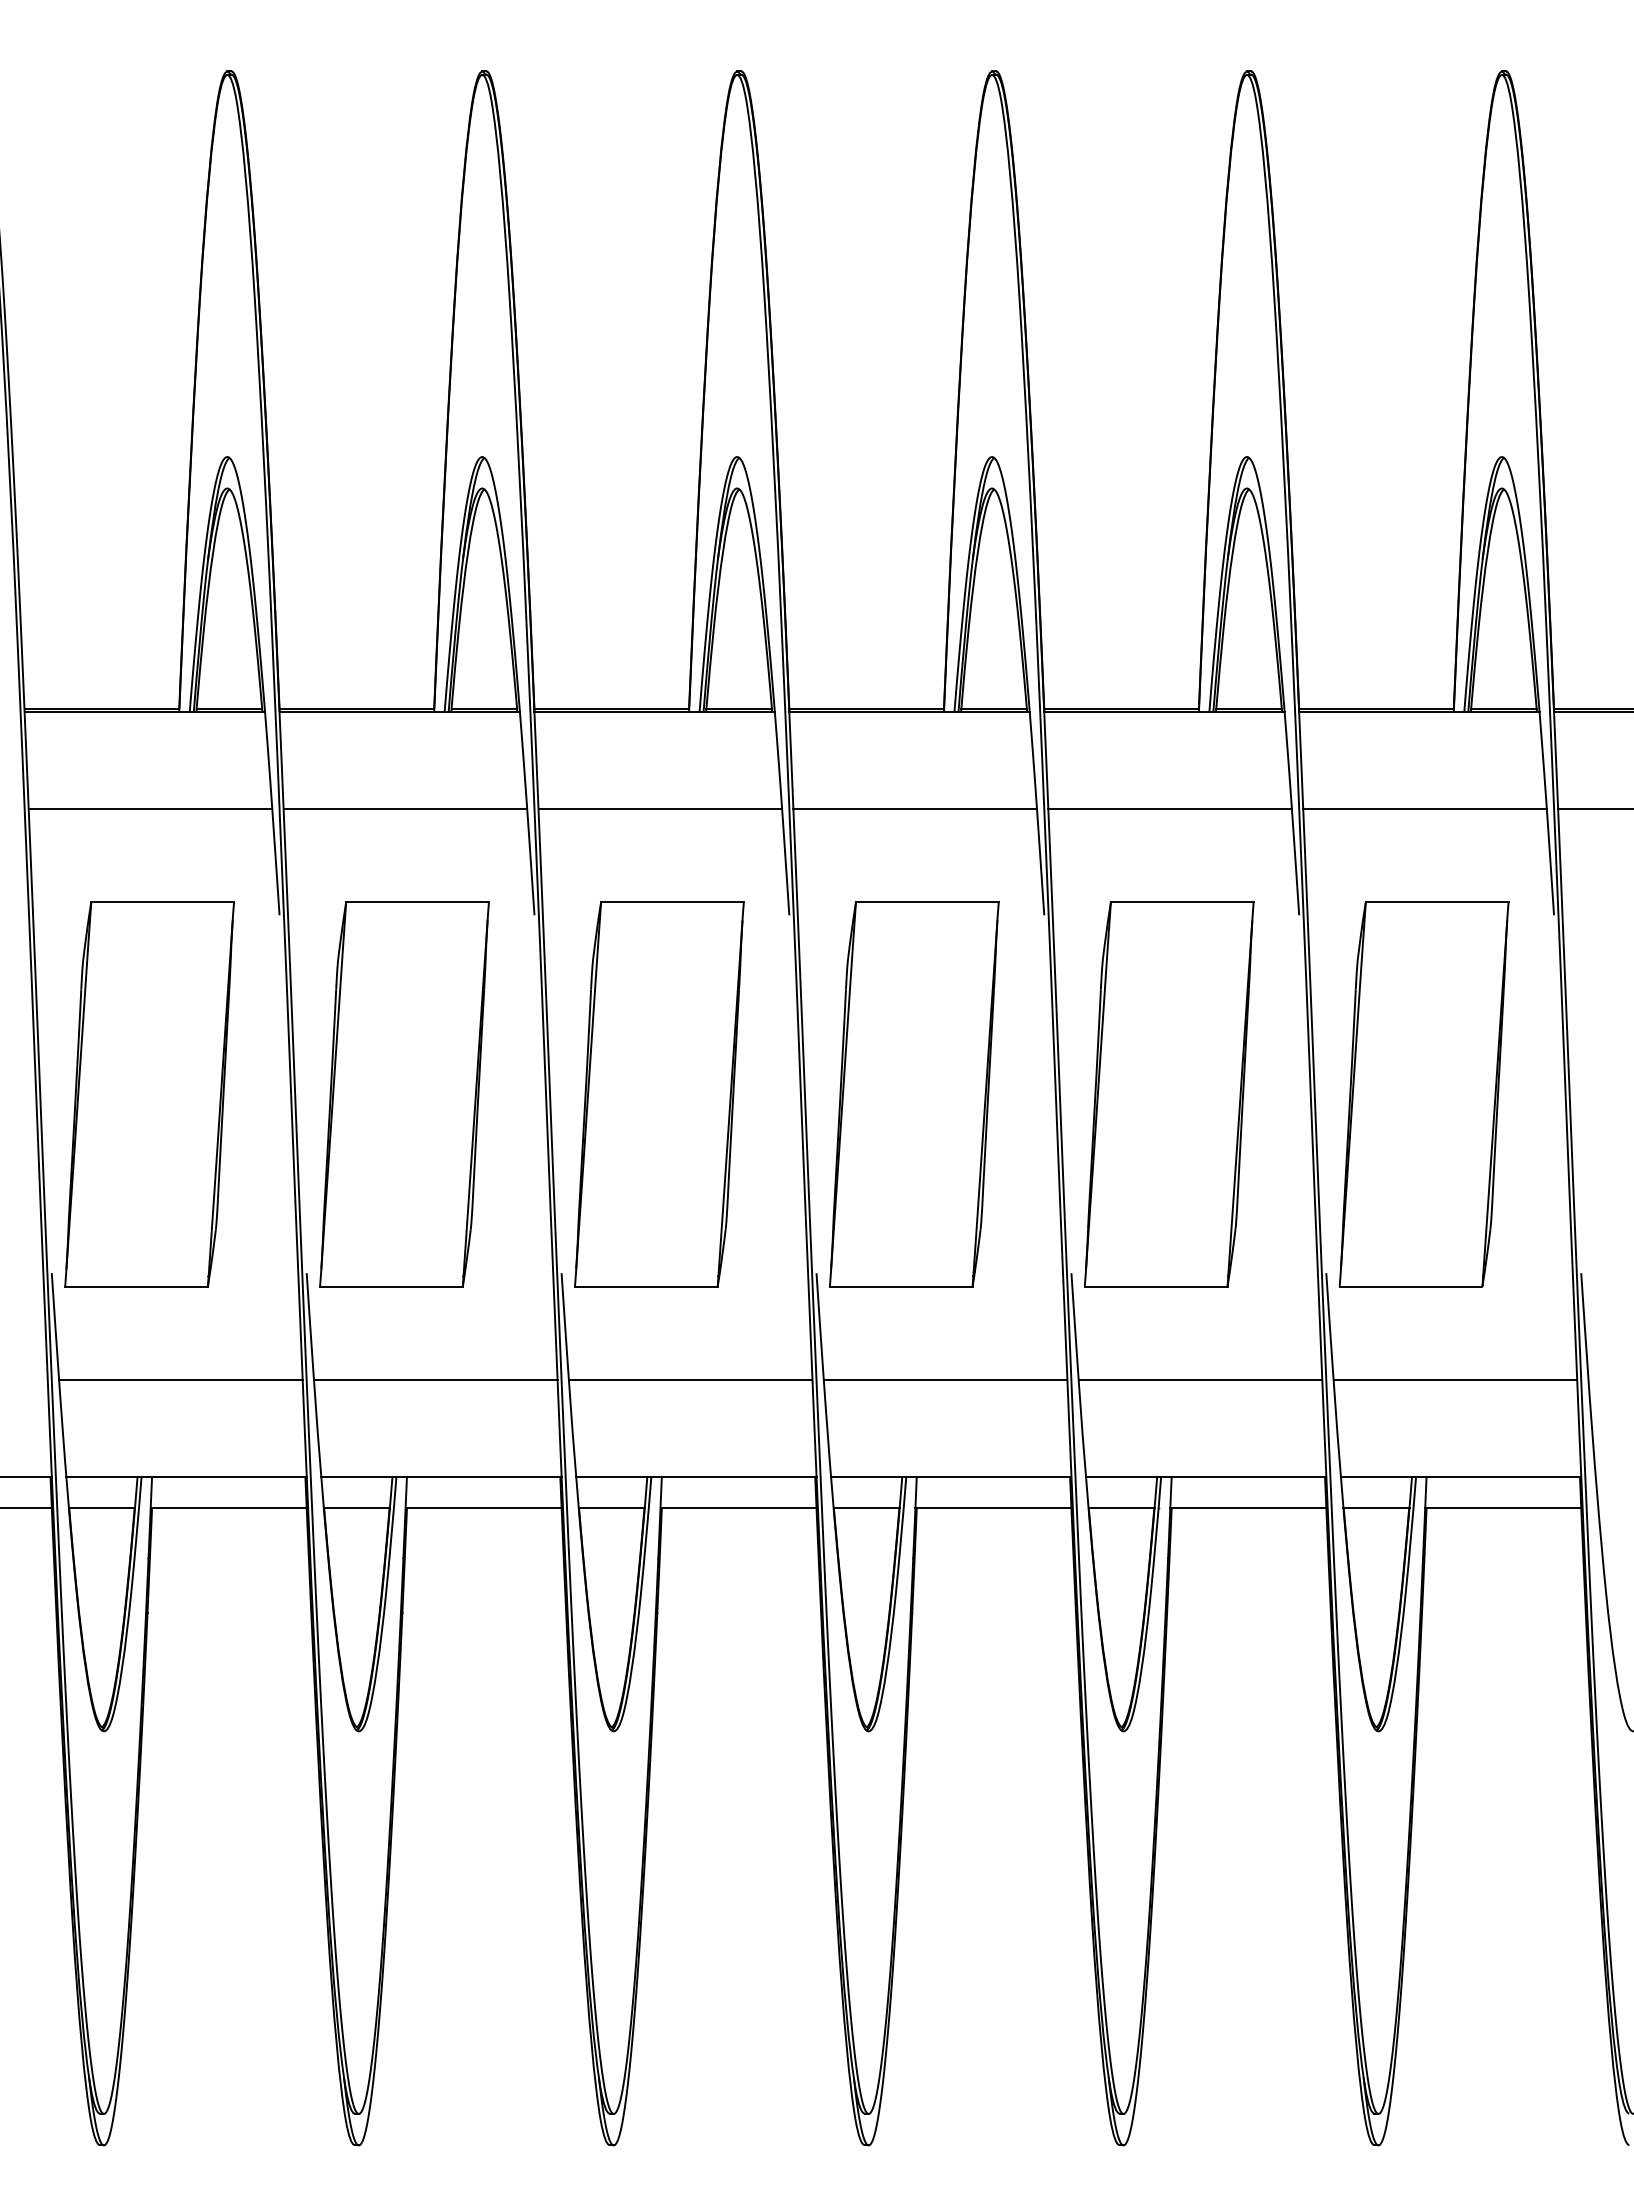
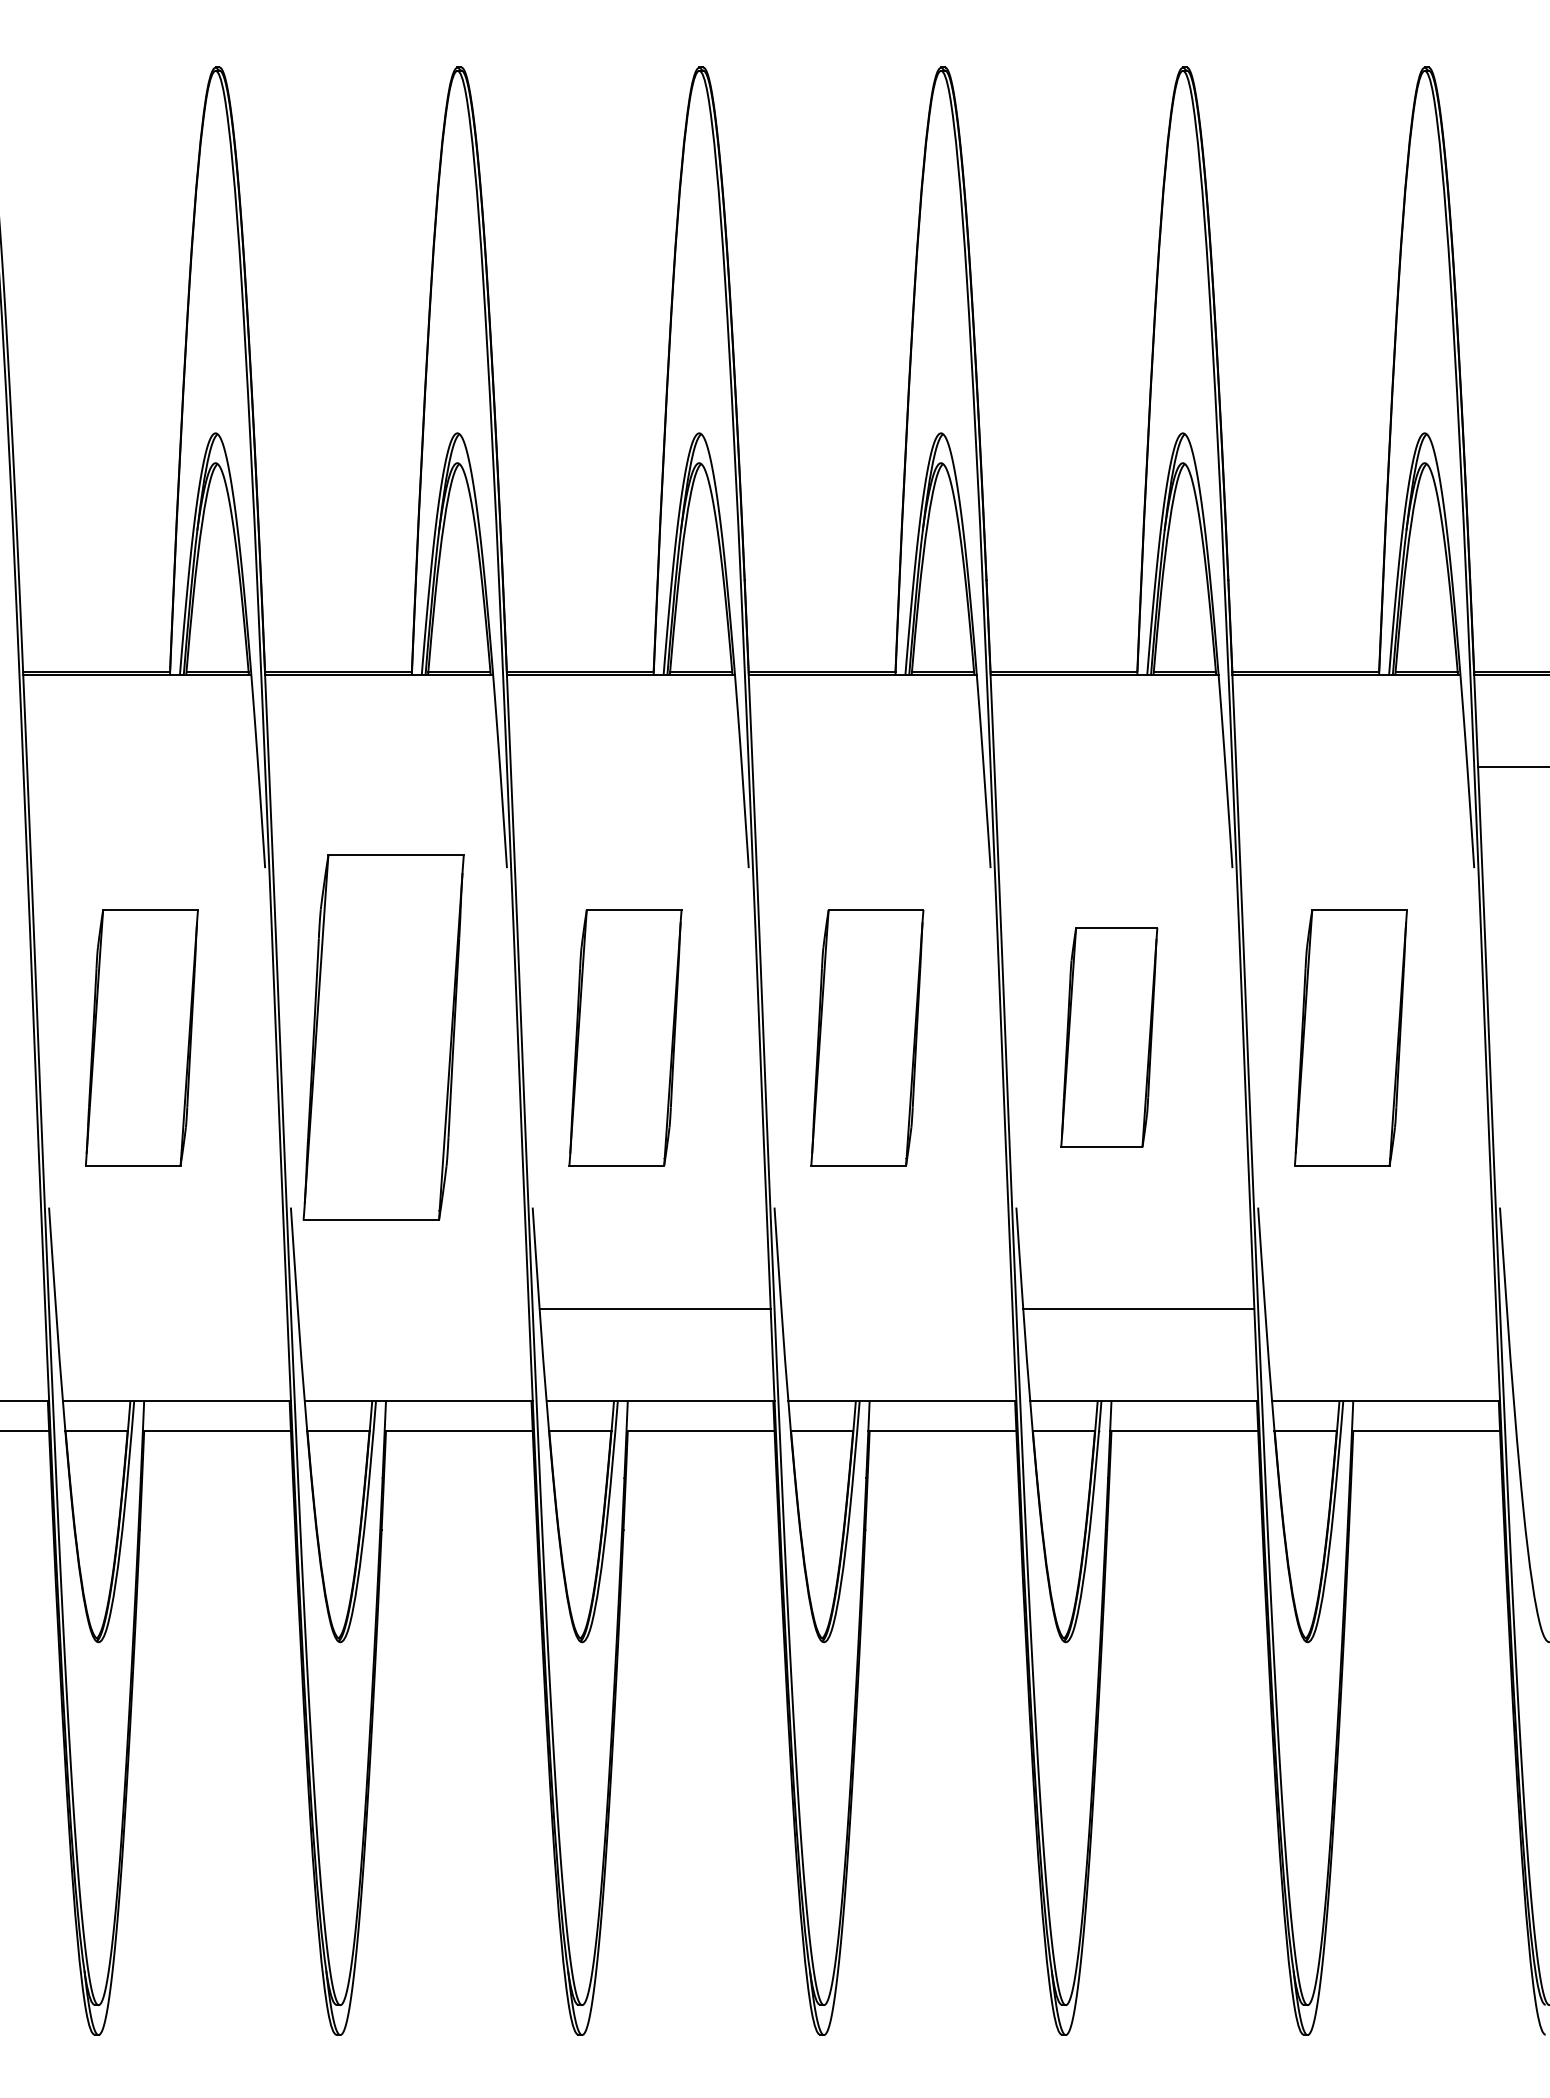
line: (150, 809) -> (142, 767), removed
line: (405, 809) -> (384, 767), removed
line: (659, 809) -> (625, 767), removed
line: (914, 809) -> (867, 767), removed
line: (1169, 809) -> (1109, 767), removed
line: (1424, 809) -> (1351, 767), removed
part: (149, 1093) -> (141, 1037), size x0.7
part: (659, 1093) -> (625, 1037), size x0.7
part: (914, 1093) -> (867, 1037), size x0.7
part: (1169, 1093) -> (1109, 1037), size x0.6
part: (1423, 1093) -> (1350, 1037), size x0.7
line: (180, 1379) -> (171, 1308), removed
line: (434, 1379) -> (412, 1308), removed
line: (945, 1379) -> (896, 1308), removed
line: (1455, 1379) -> (1380, 1308), removed

